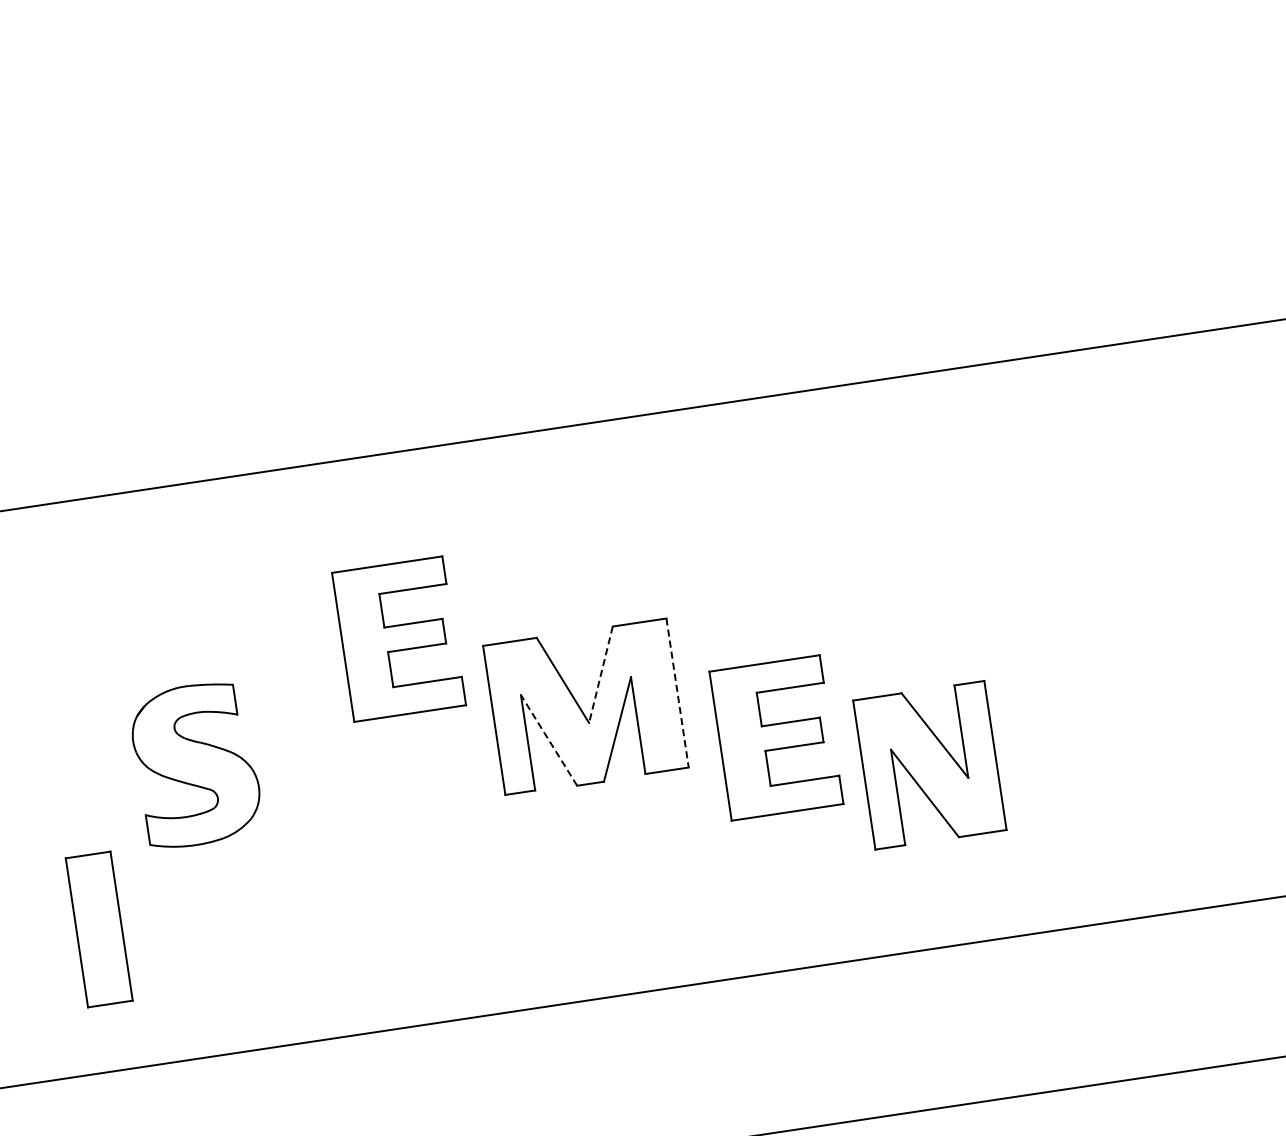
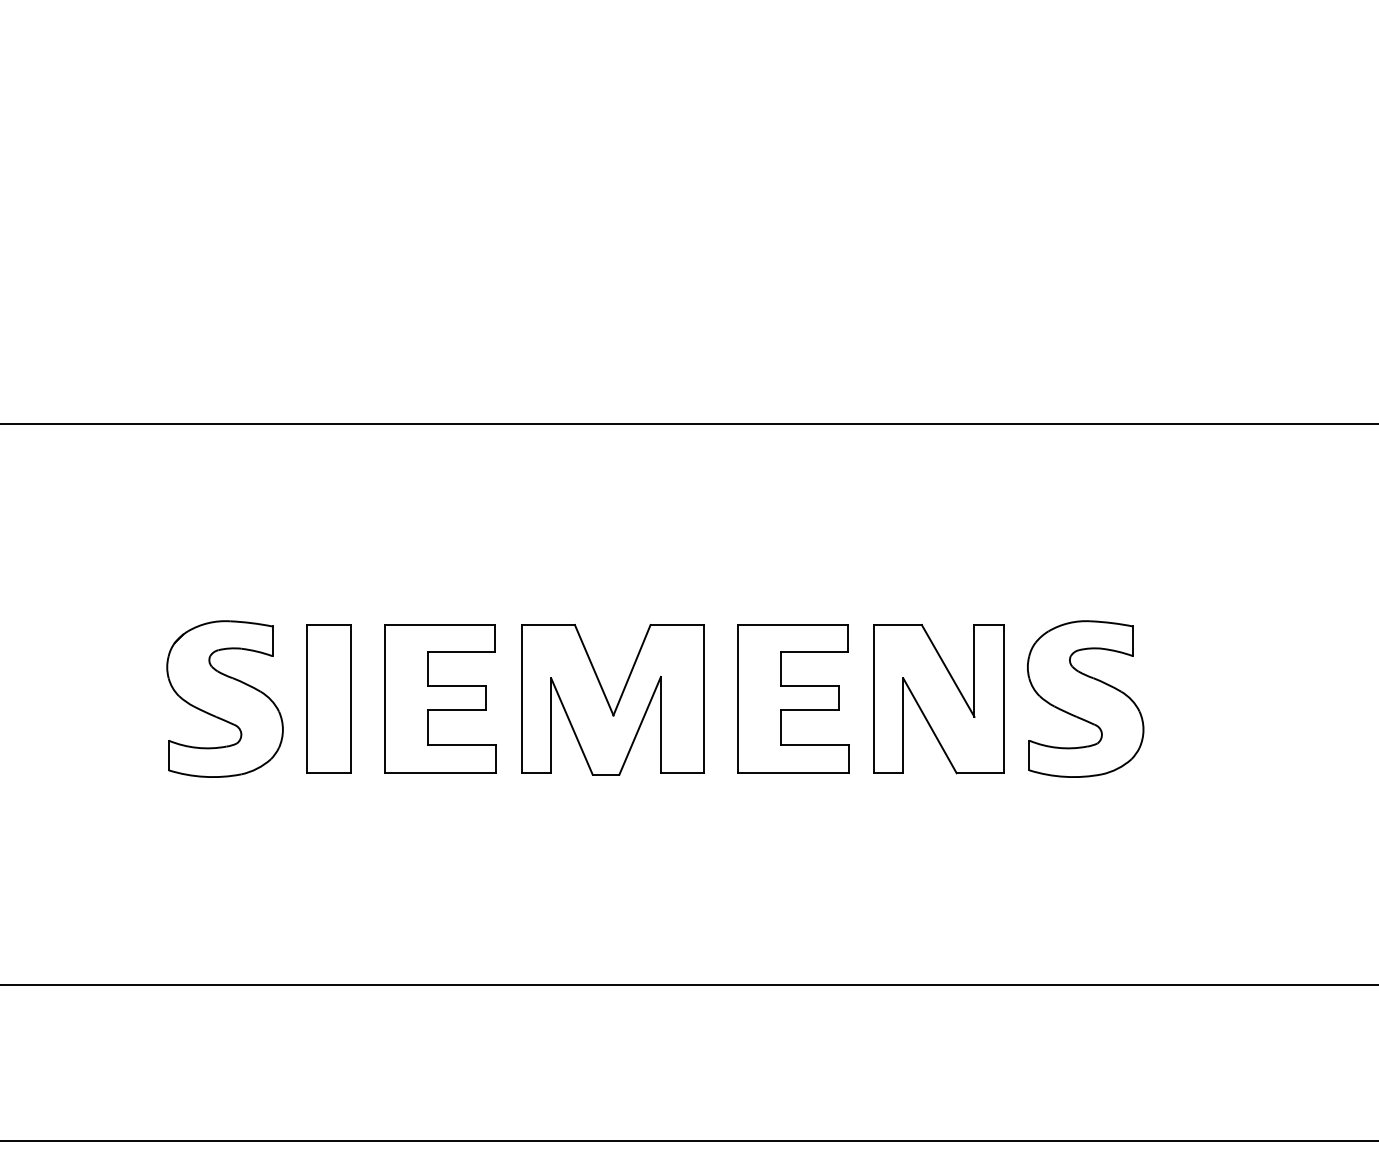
part: (1061, 635) -> (1085, 698), added
part: (398, 638) -> (440, 698), moved
line: (601, 674) -> (632, 670), dashed -> solid
line: (677, 693) -> (703, 699), dashed -> solid
part: (776, 737) -> (793, 698), moved
line: (548, 740) -> (571, 726), dashed -> solid
part: (929, 765) -> (938, 699), moved
part: (98, 928) -> (328, 698), moved

